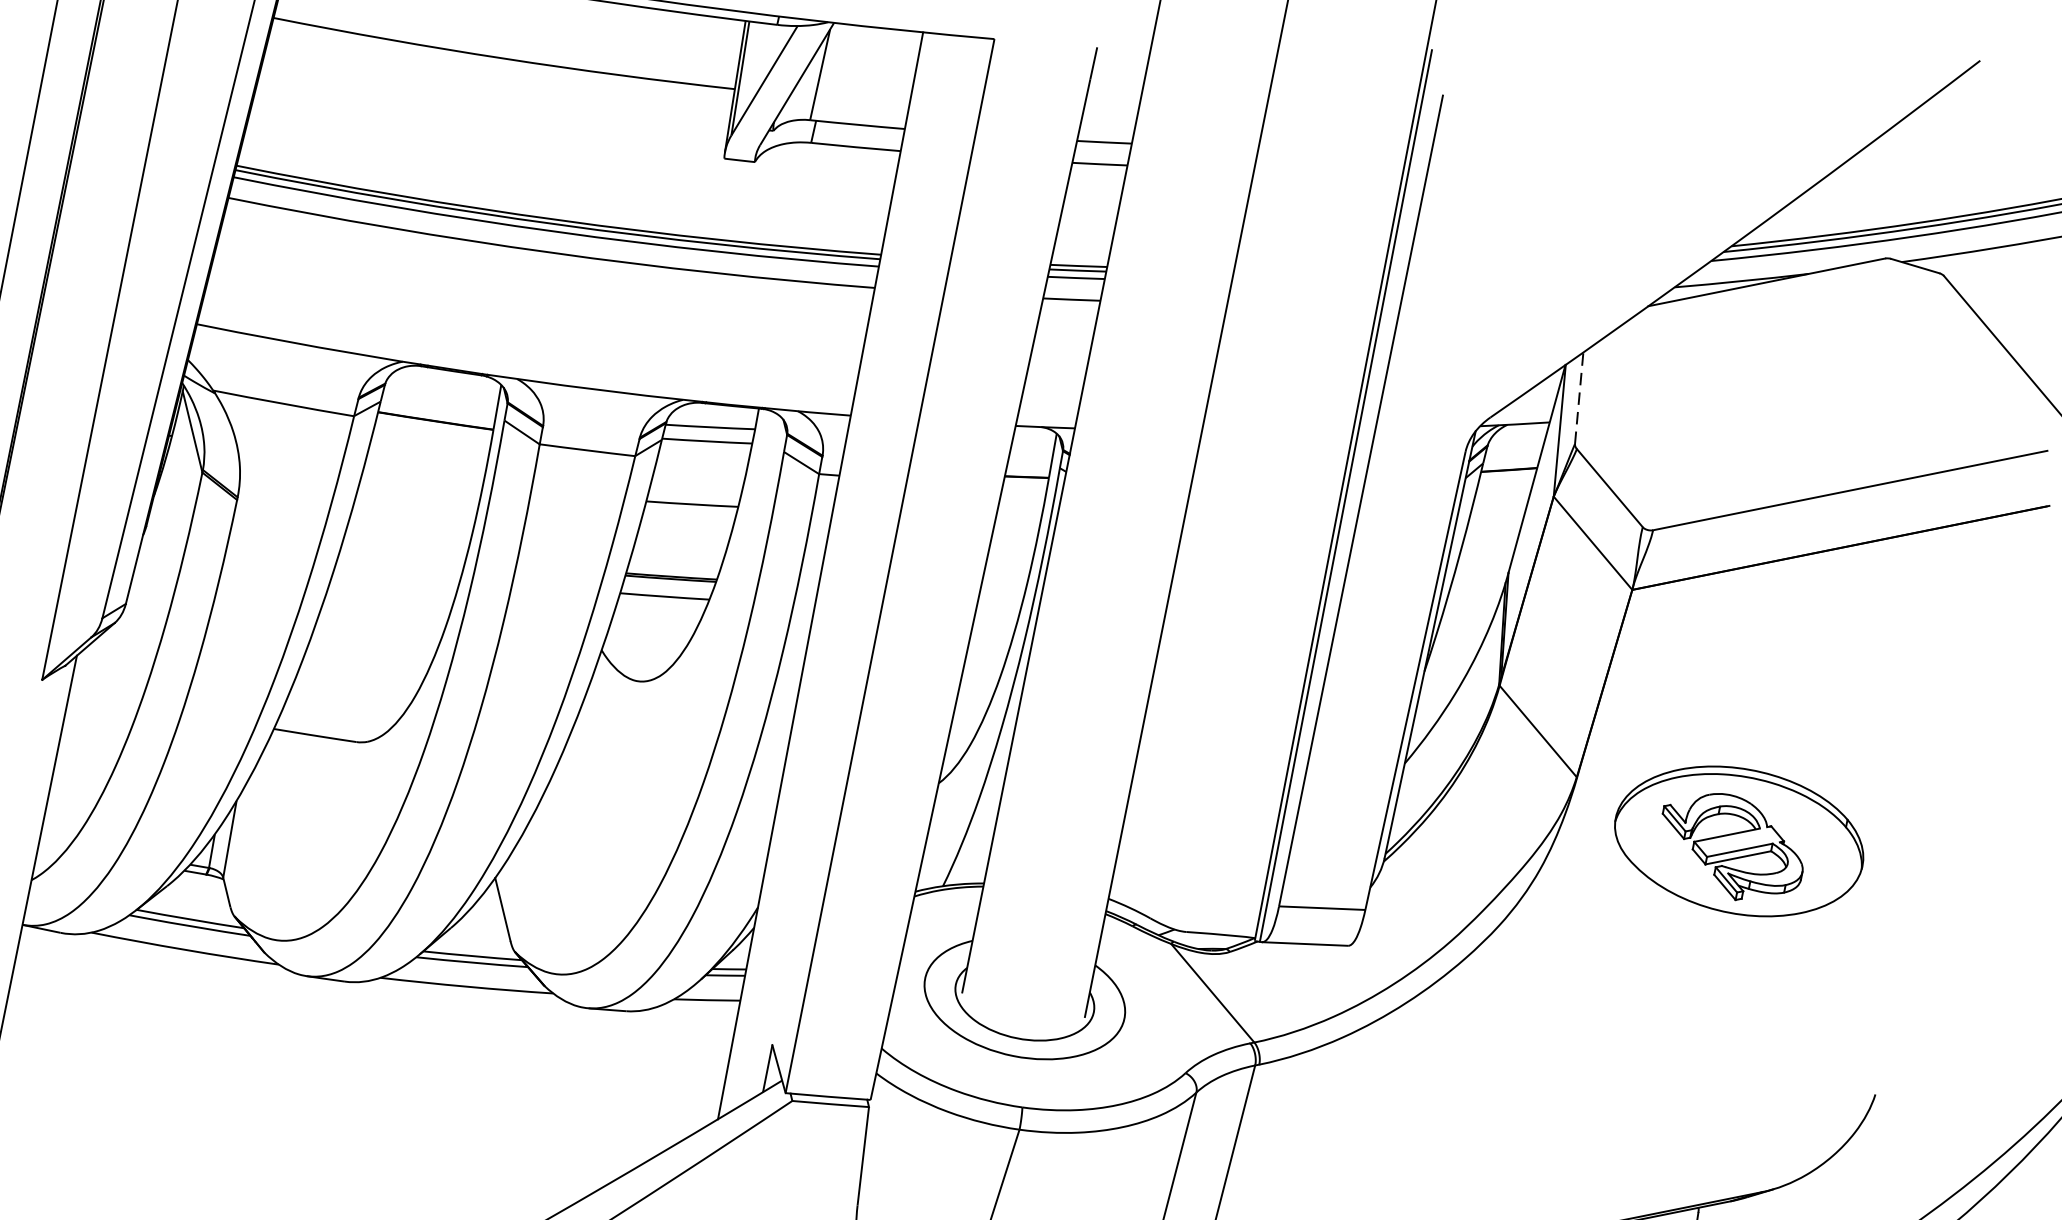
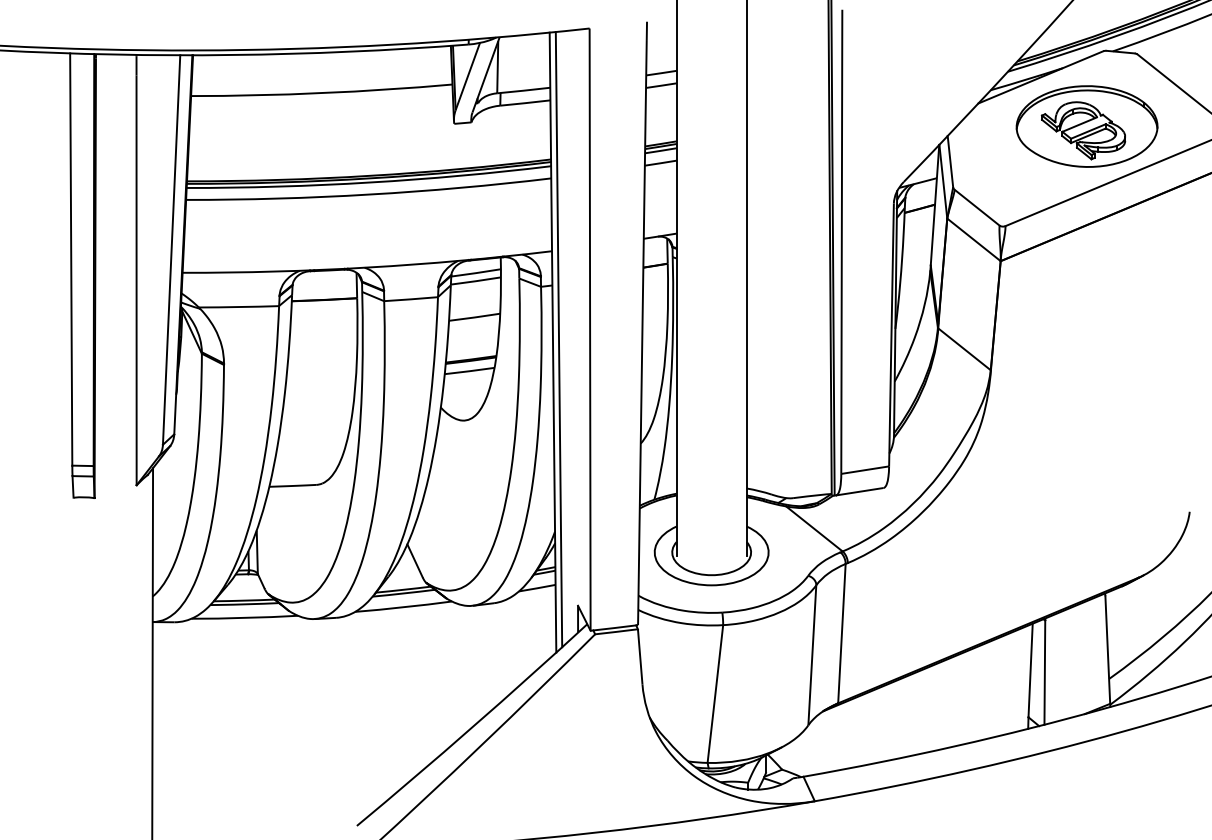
line: (1579, 397) -> (950, 161), dashed -> solid
line: (831, 572) -> (558, 339), added
part: (1738, 840) -> (1086, 126), moved

